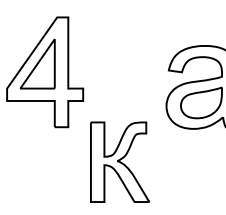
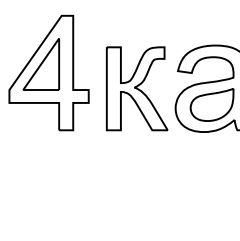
part: (119, 161) -> (136, 88), moved

